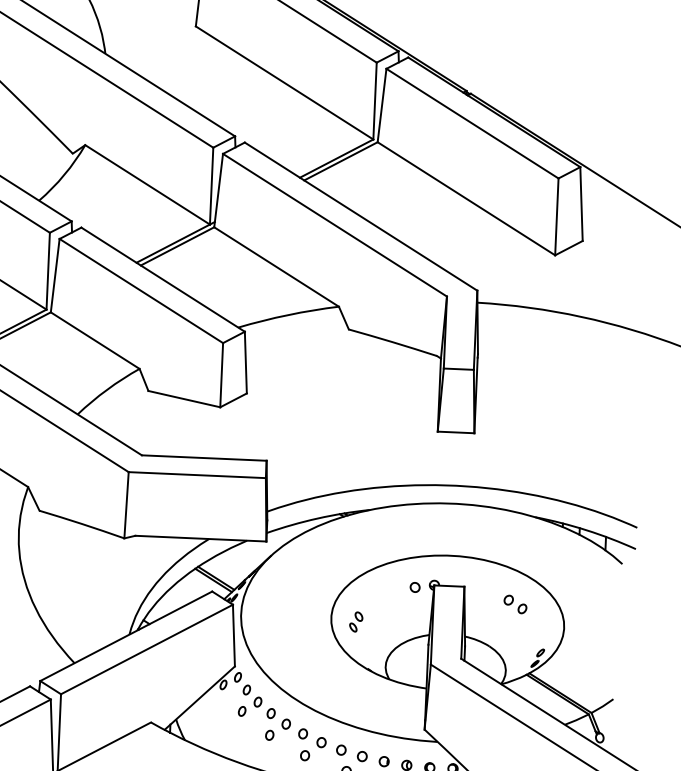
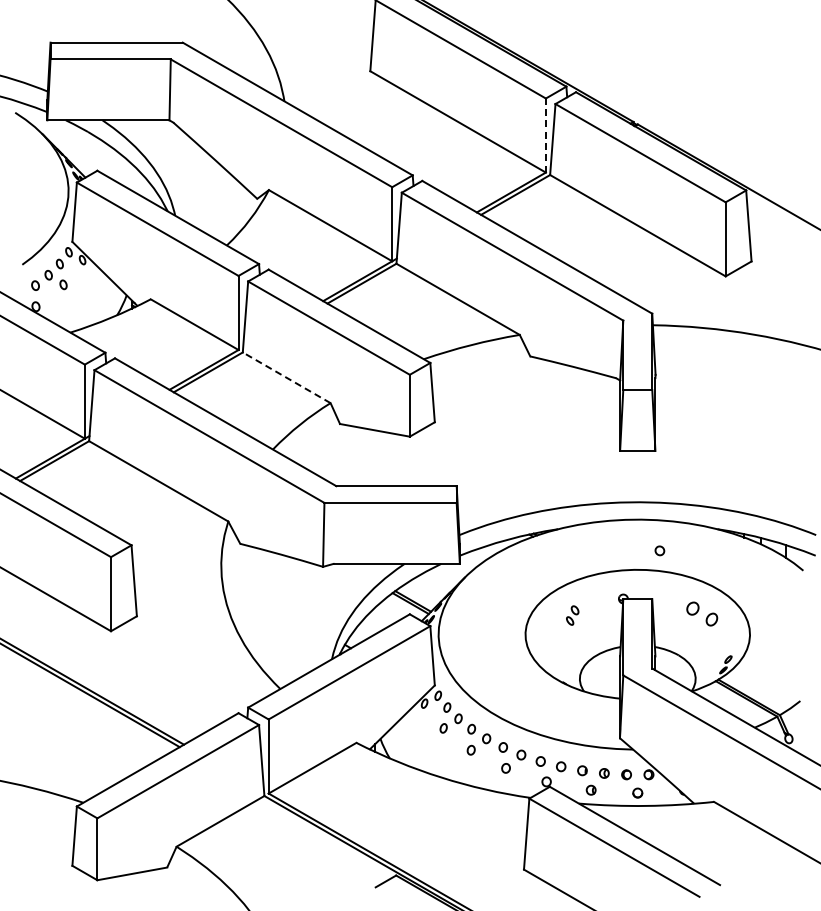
line: (374, 101) -> (545, 135), solid -> dashed
line: (95, 340) -> (286, 377), solid -> dashed
part: (414, 587) -> (659, 550), moved
part: (514, 603) -> (701, 613), size x1.4
part: (356, 621) -> (572, 615), moved

